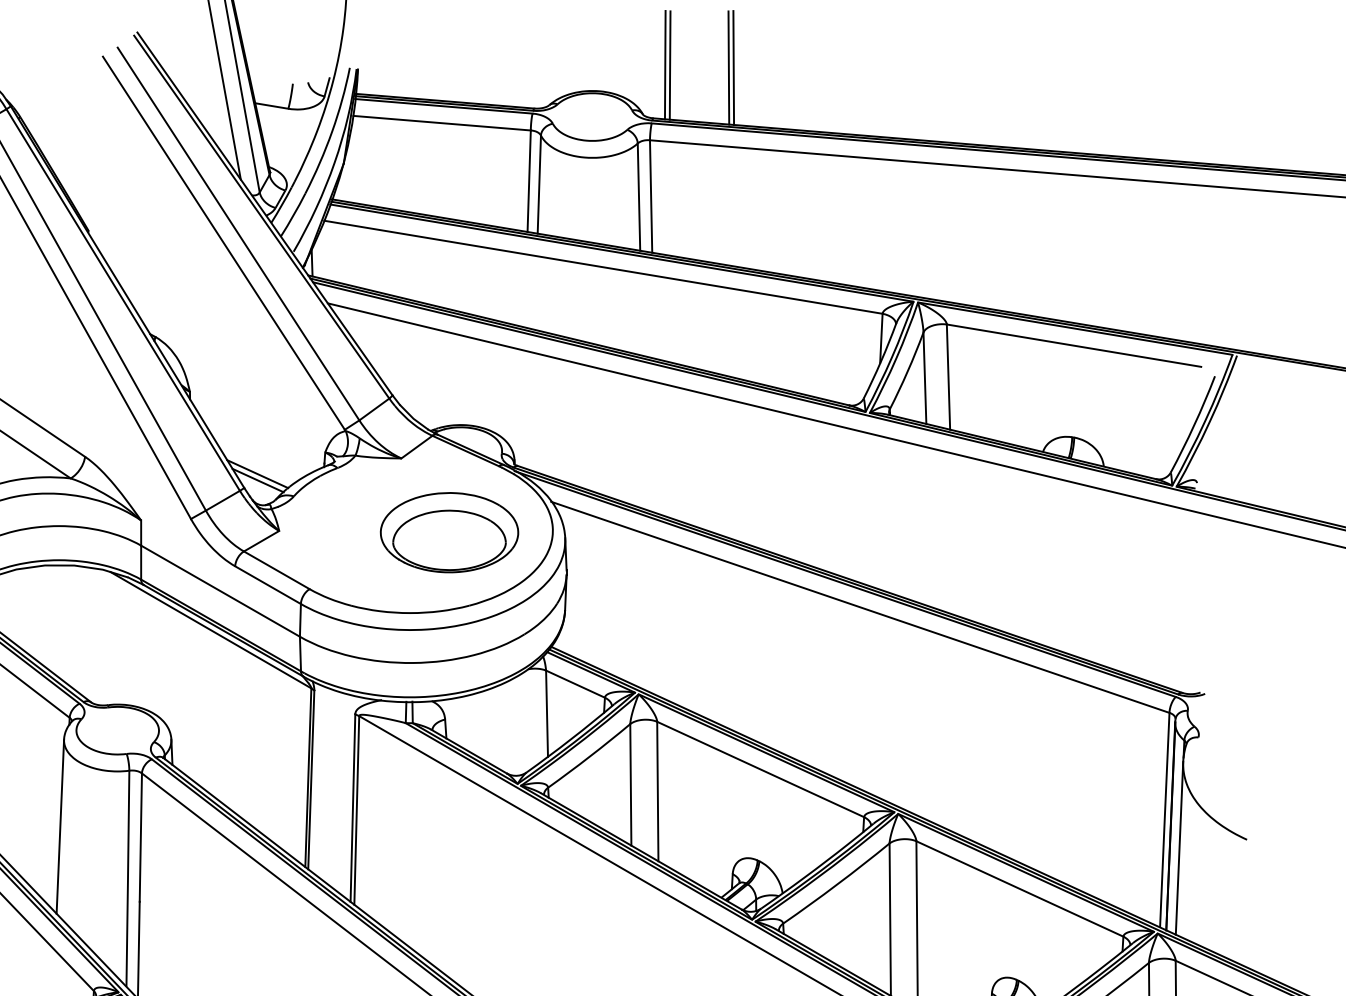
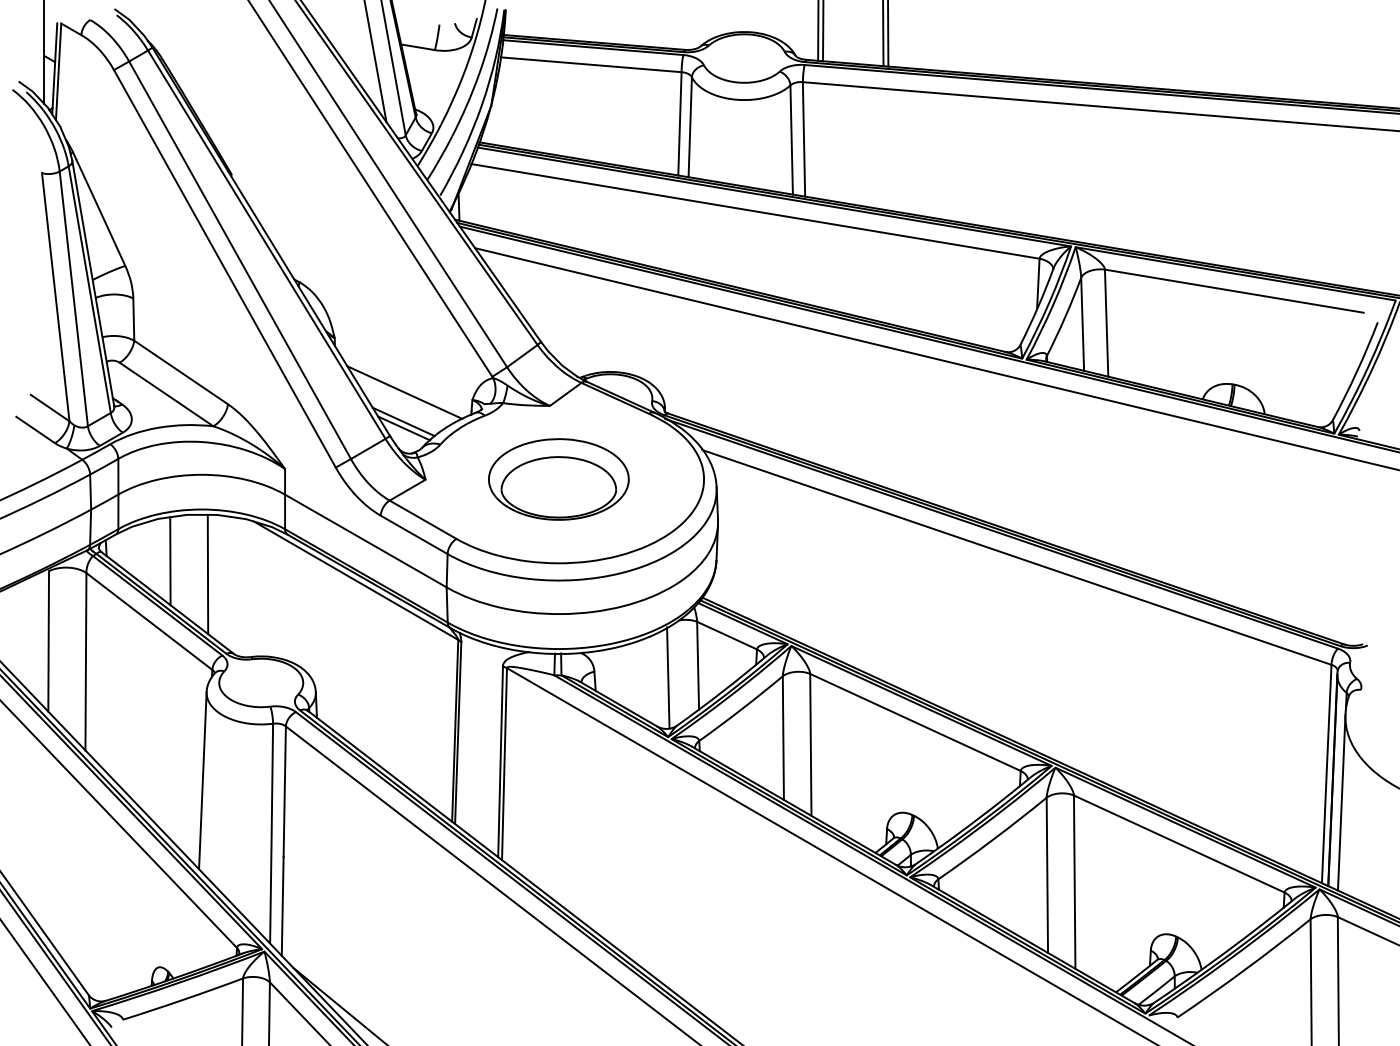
line: (258, 445) -> (404, 392), added
part: (449, 532) -> (558, 479), moved
line: (28, 611) -> (170, 561), added
line: (64, 624) -> (207, 574), added
line: (517, 725) -> (668, 677), added

